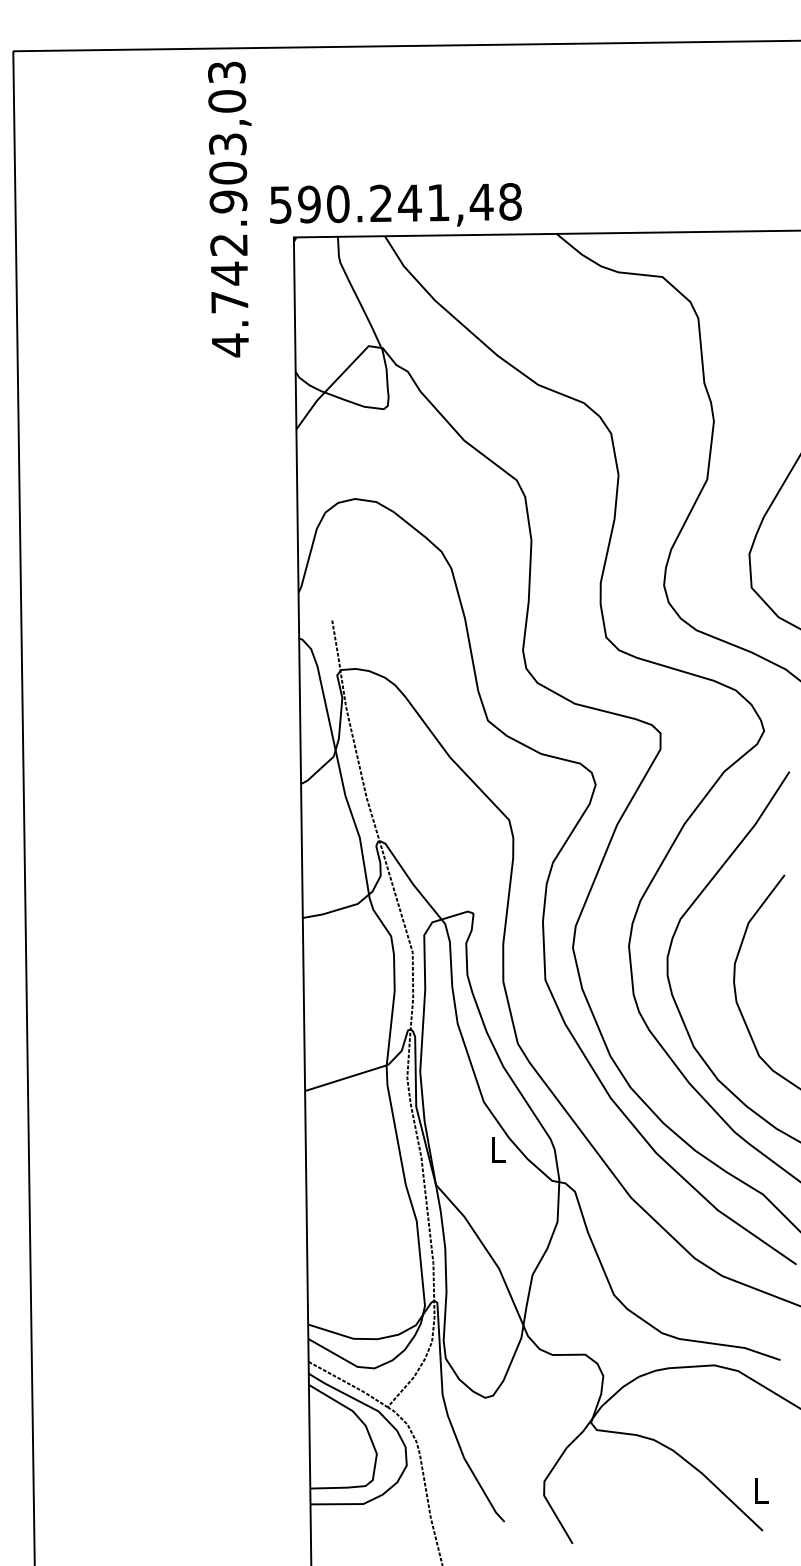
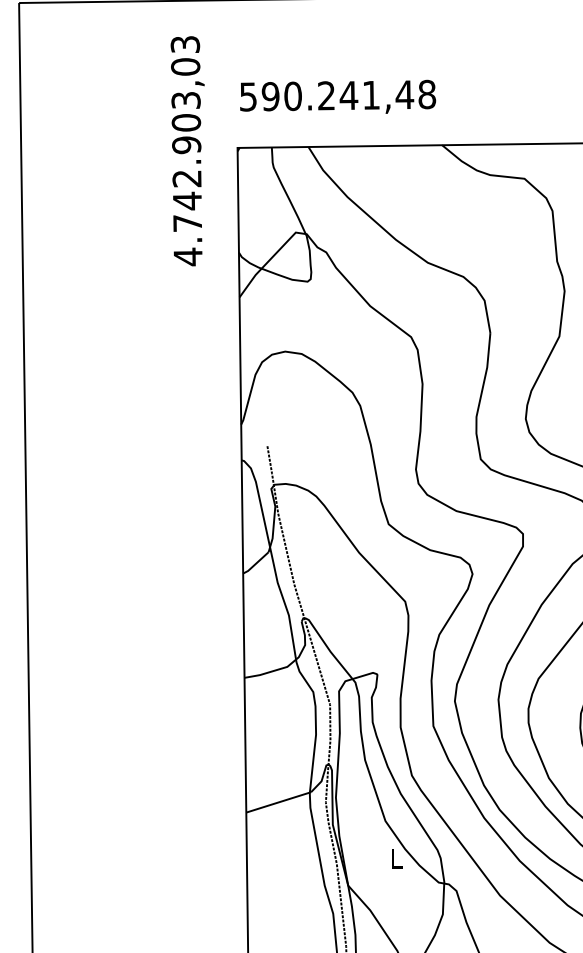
text: (395, 204) -> (337, 96), moved
text: (229, 209) -> (187, 151), moved

